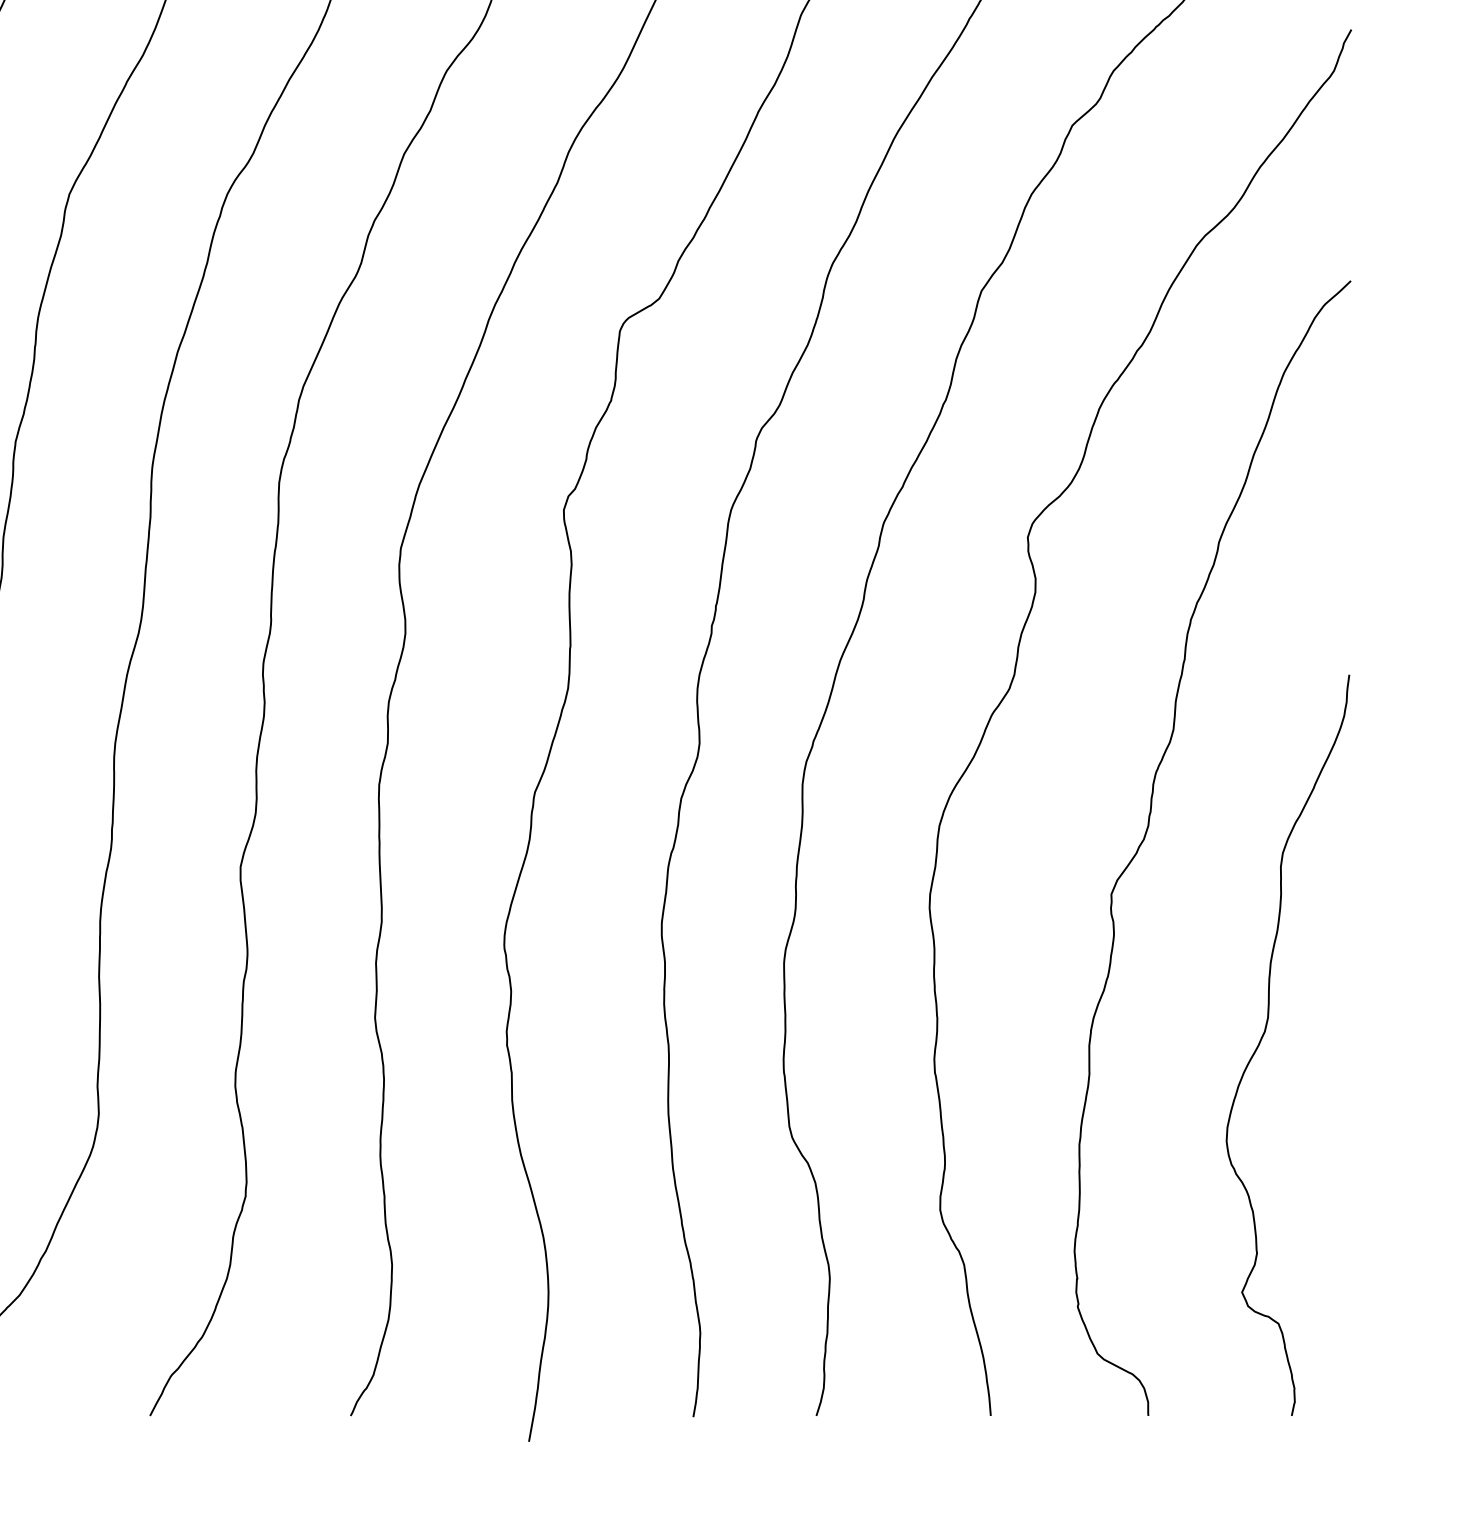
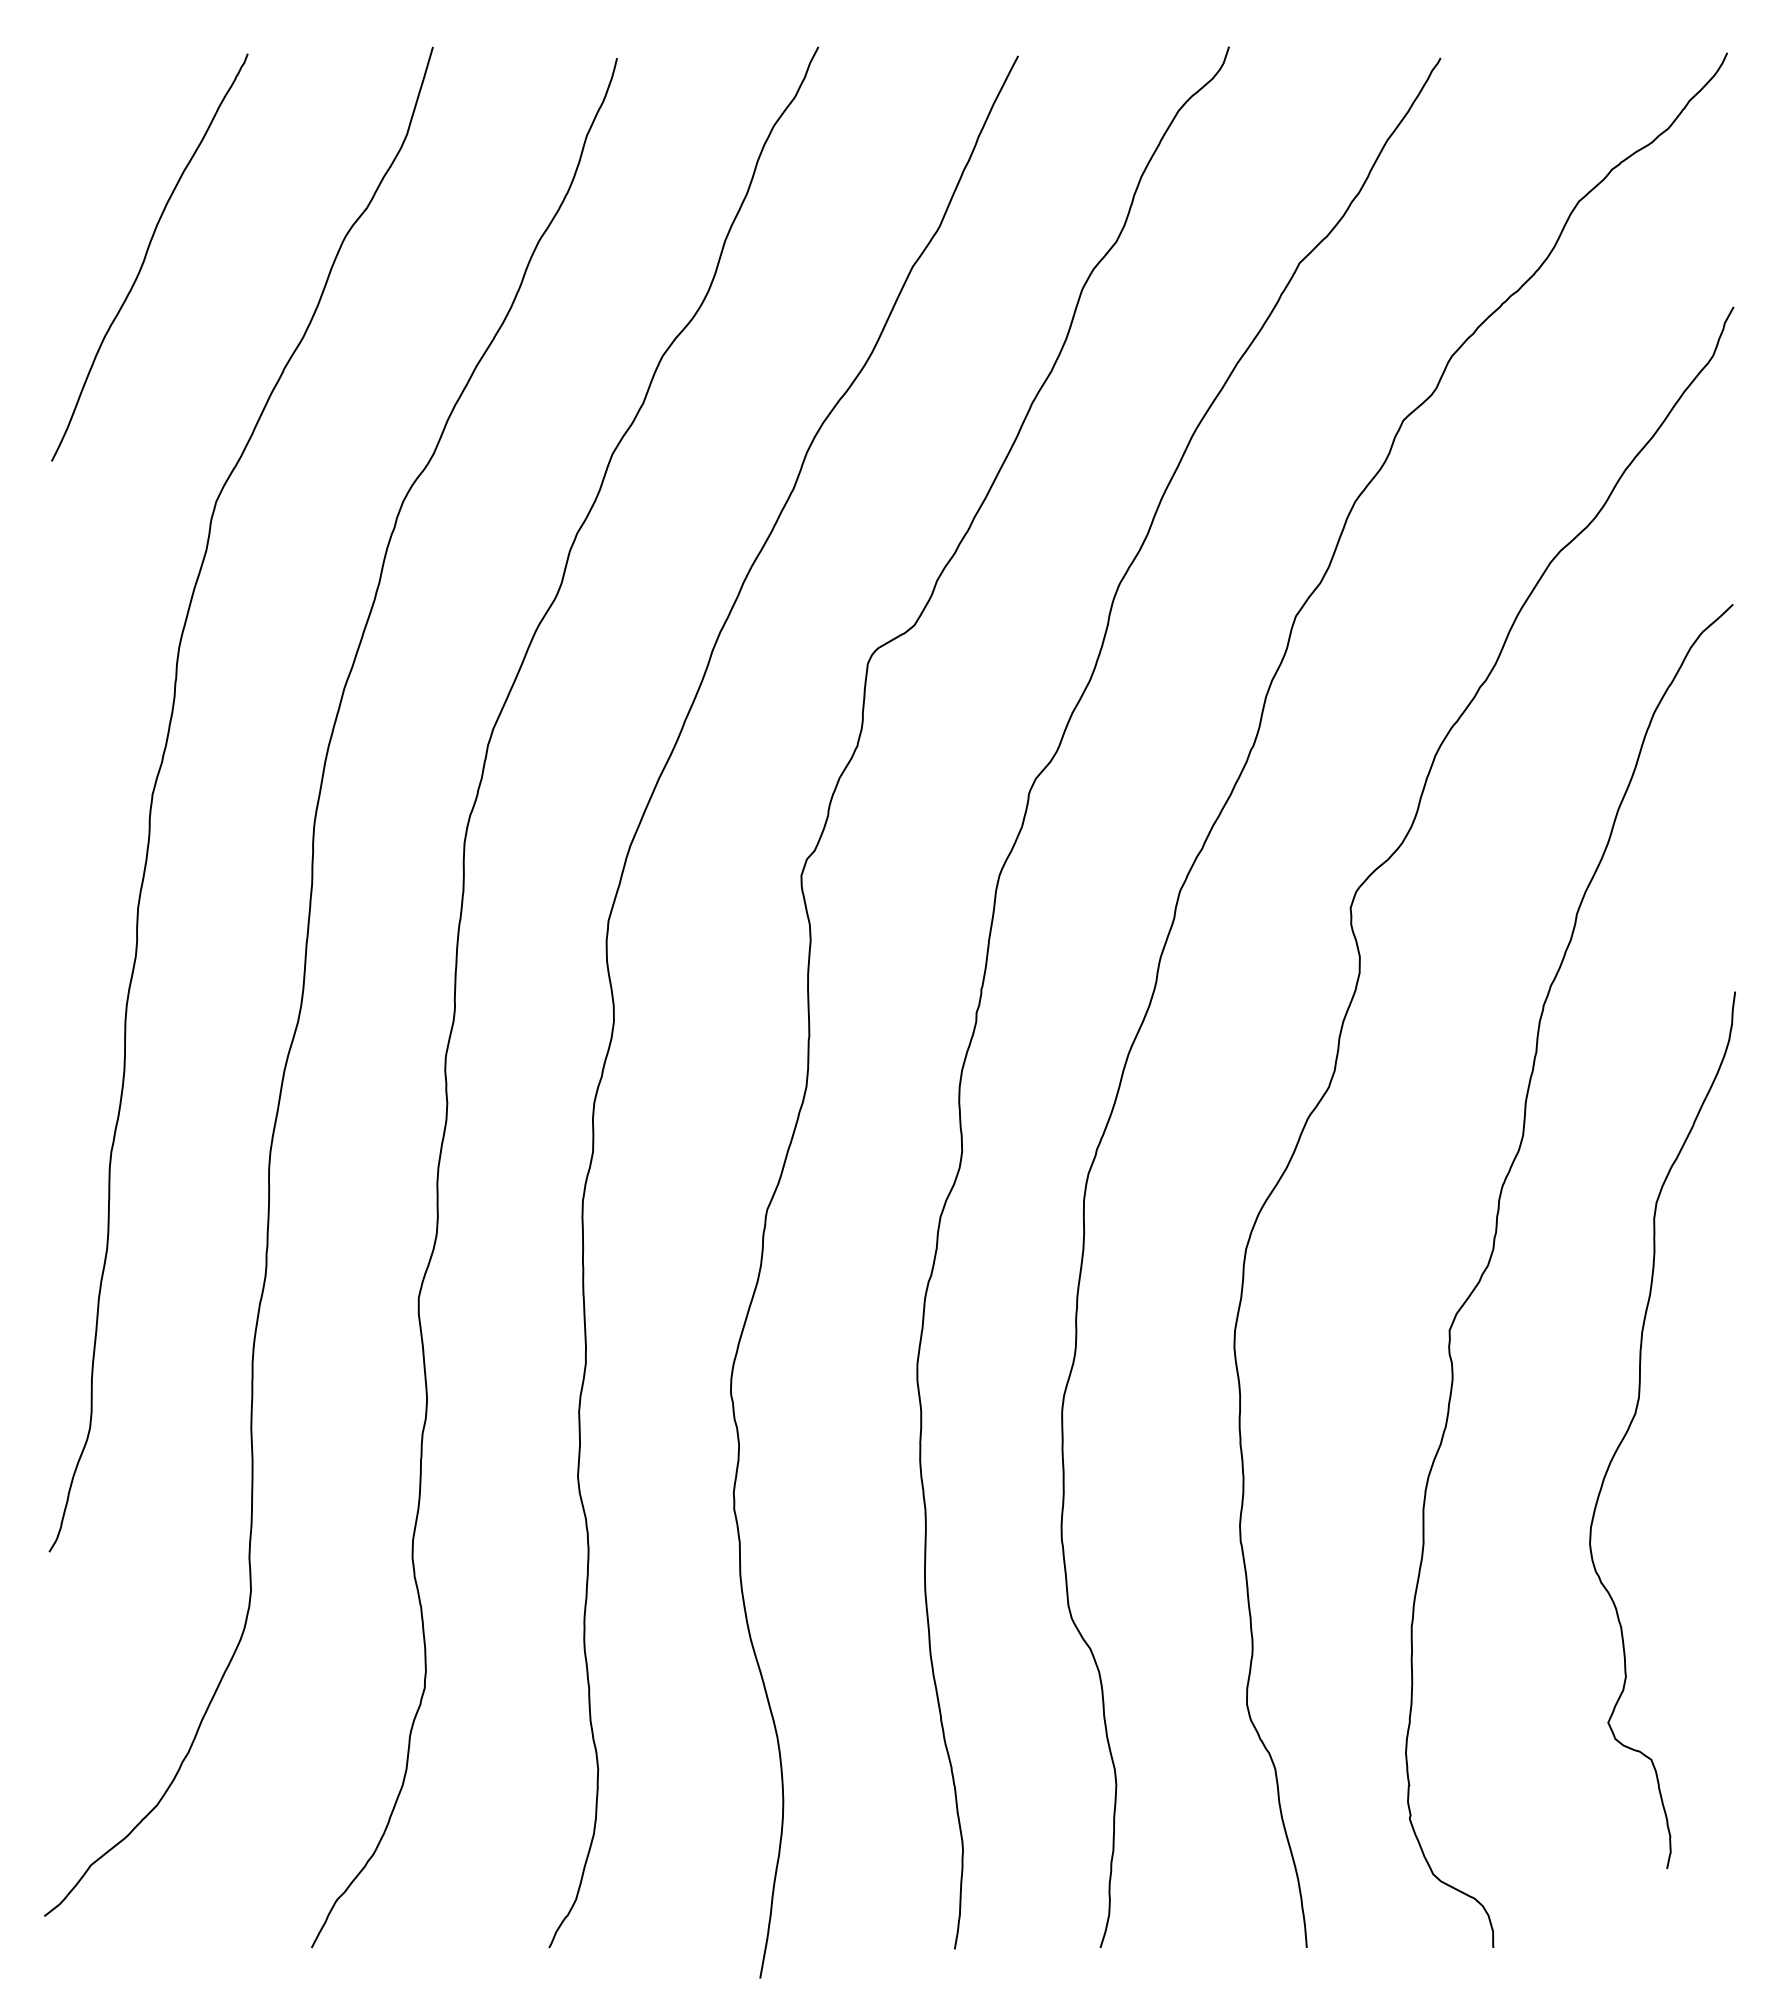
curve: (1265, 1033) -> (1635, 1416), moved

